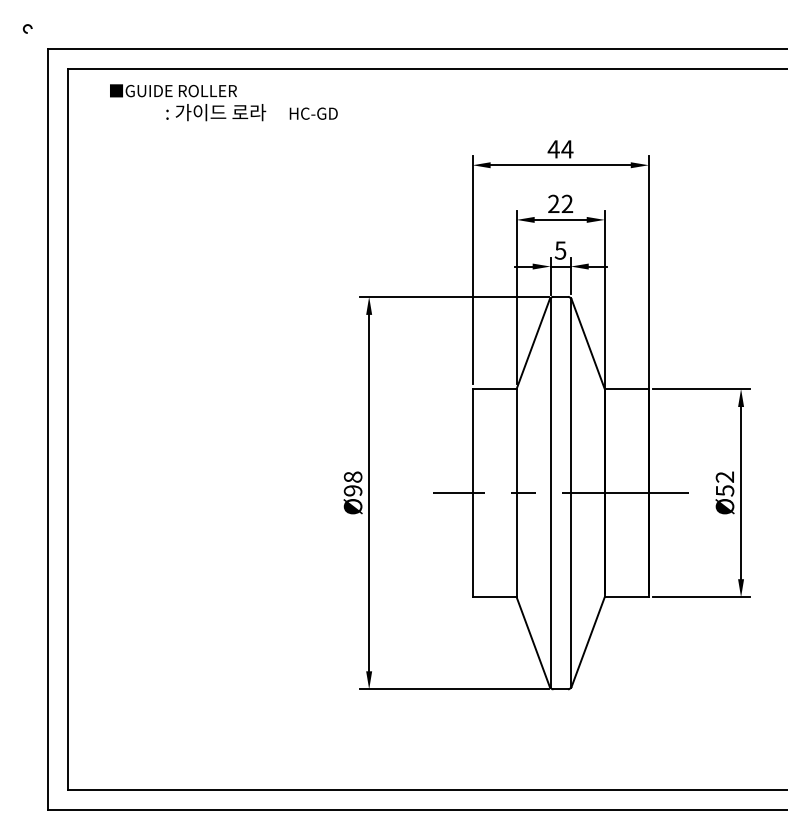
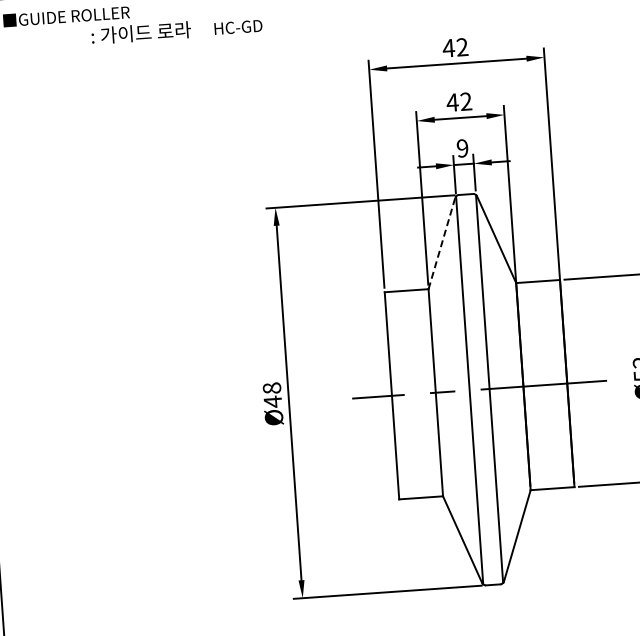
text: (251, 112) -> (176, 30), moved
text: (567, 149) -> (462, 47), 44 -> 42
text: (553, 203) -> (452, 102), 22 -> 42
text: (560, 250) -> (462, 148), 5 -> 9
line: (533, 344) -> (442, 243), solid -> dashed
text: (352, 490) -> (272, 401), Ø98 -> Ø48

